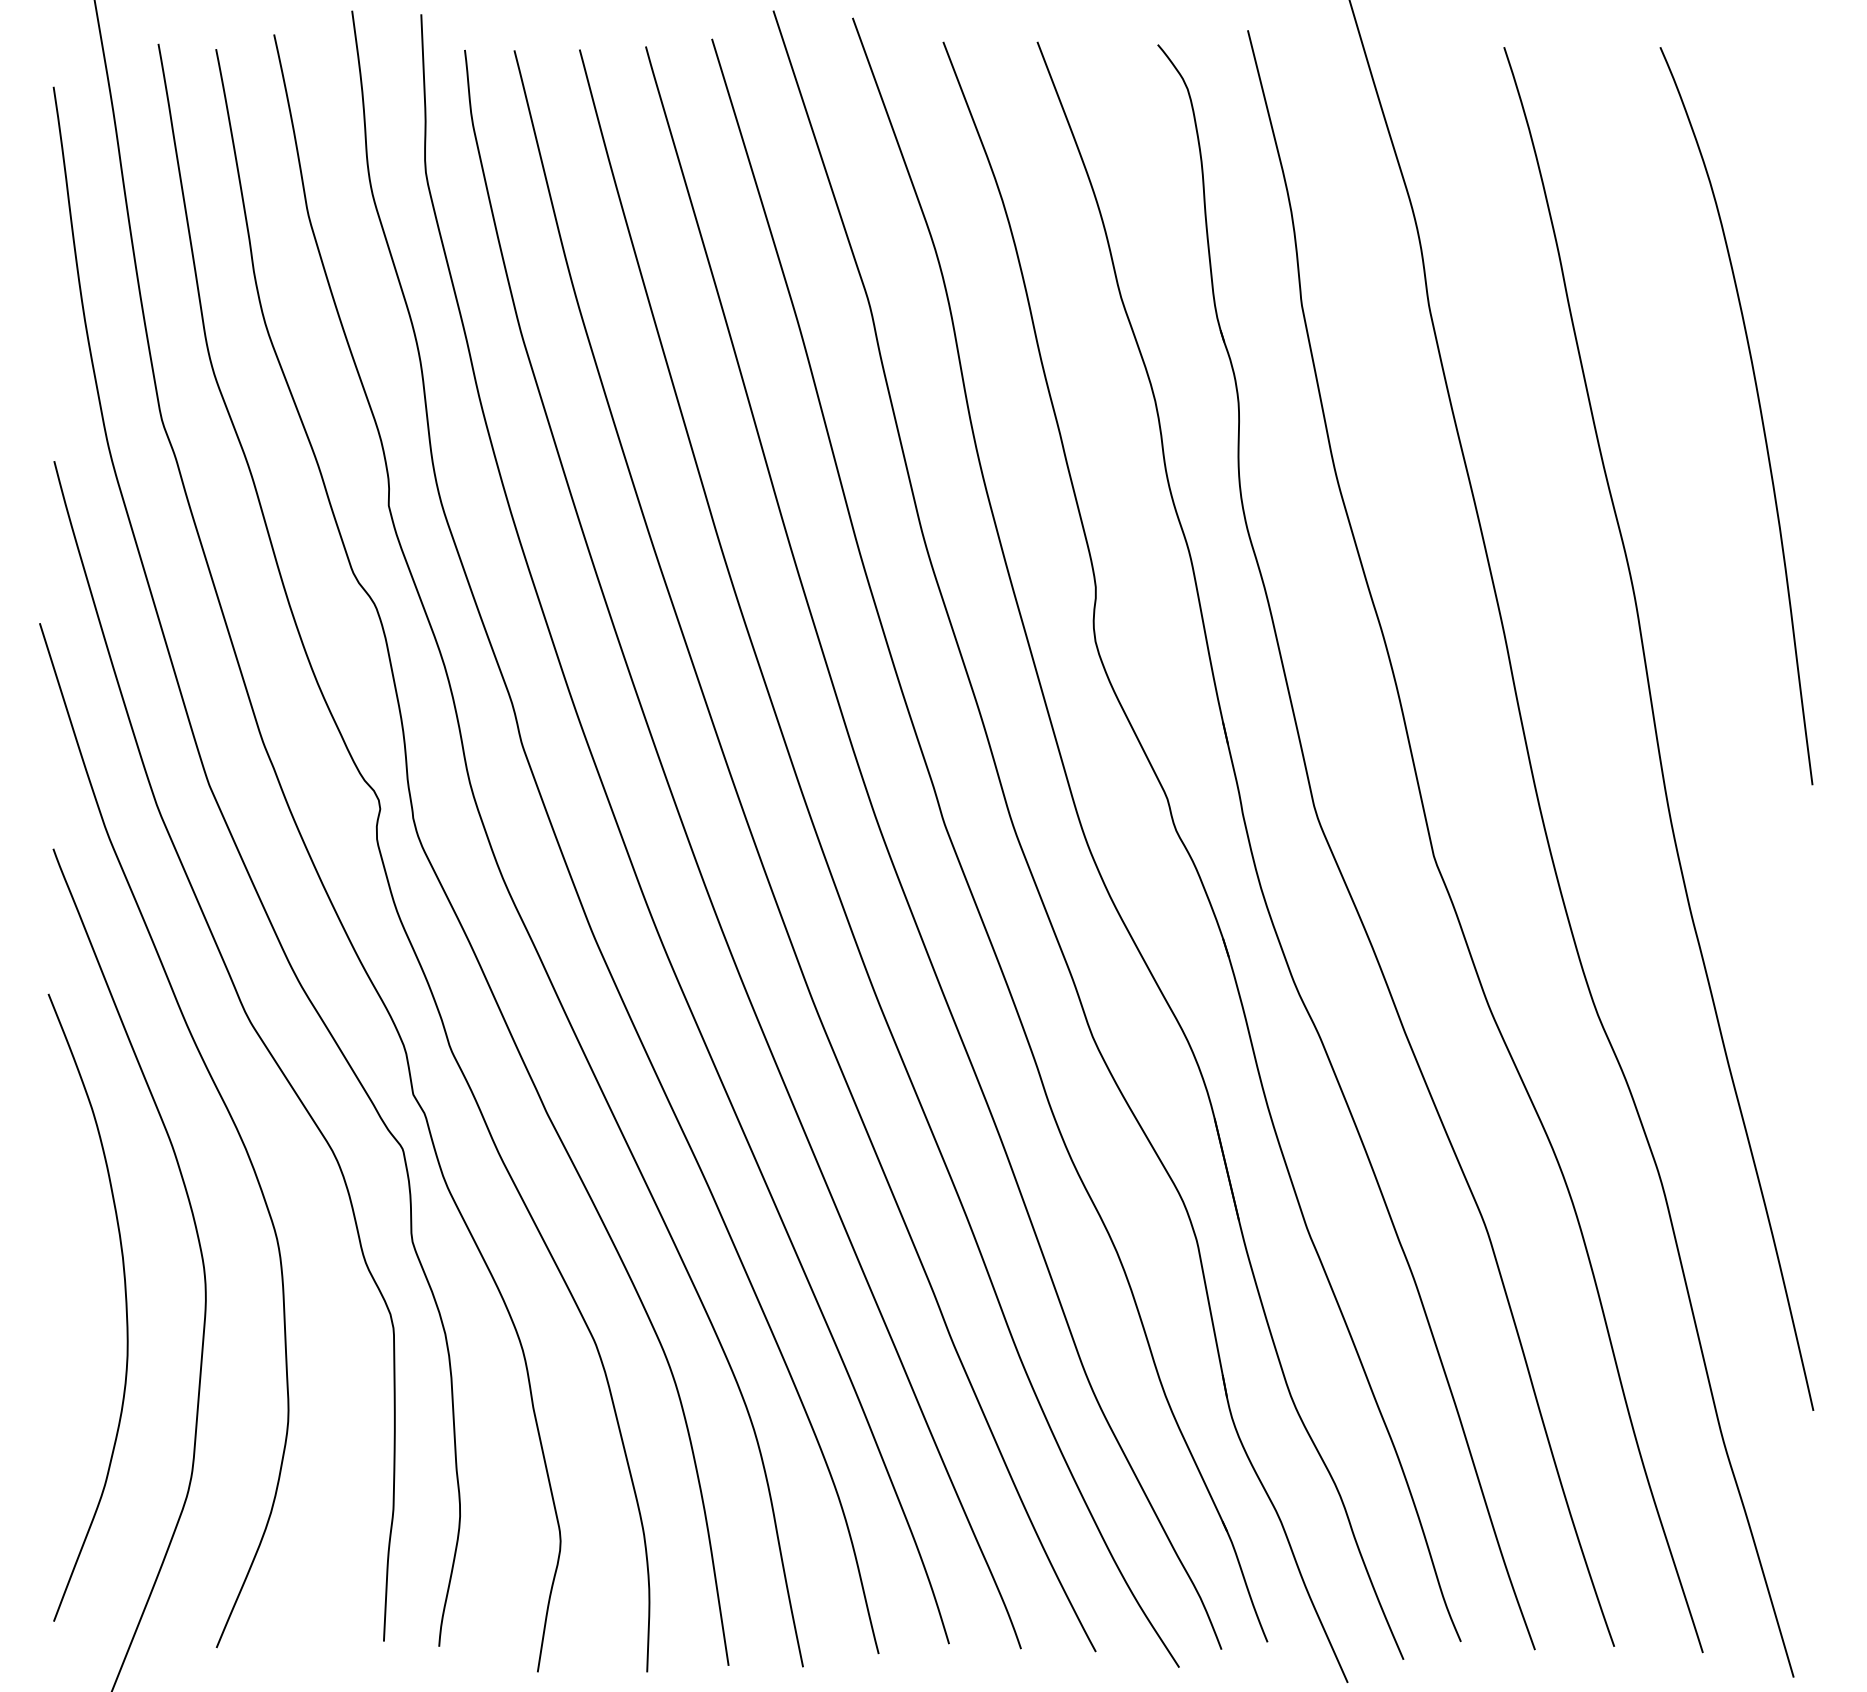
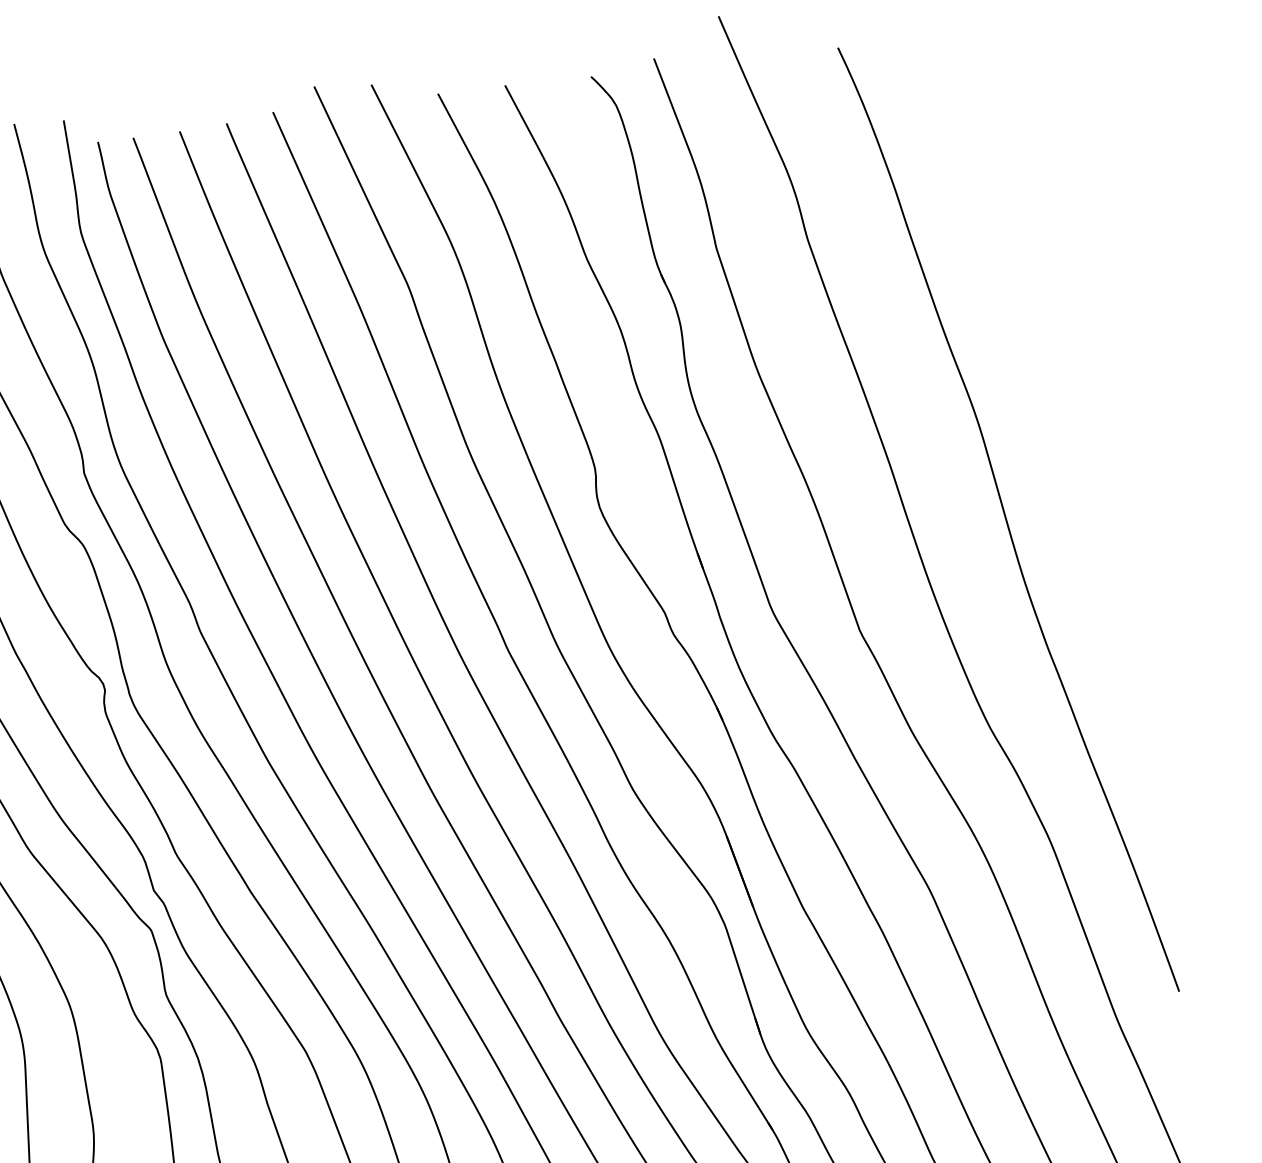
curve: (1759, 410) -> (1052, 283), removed

